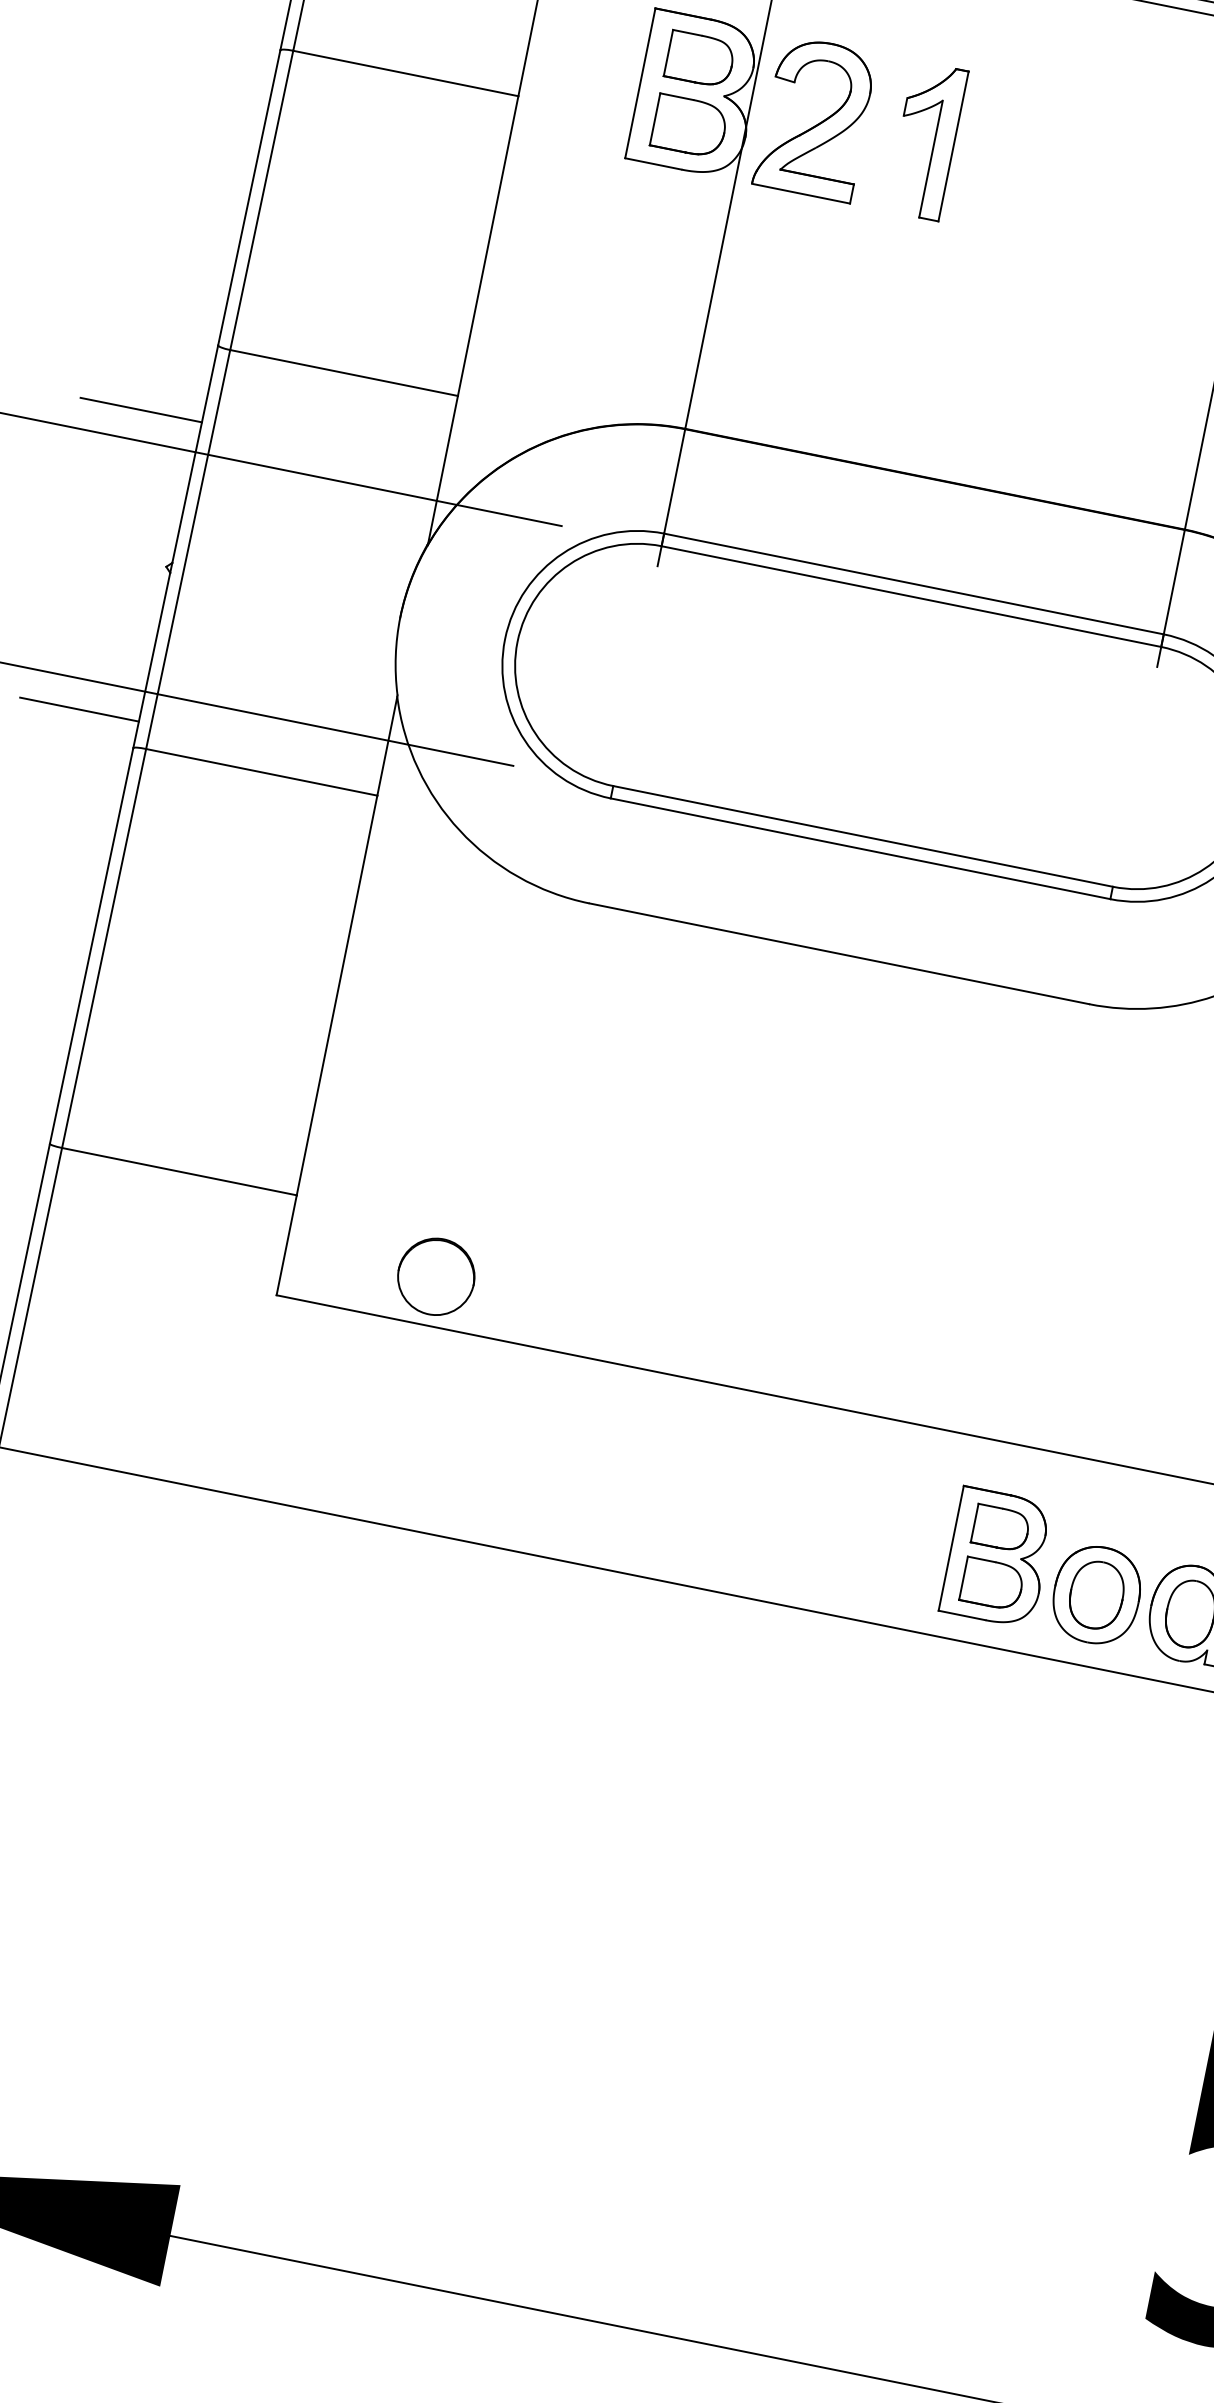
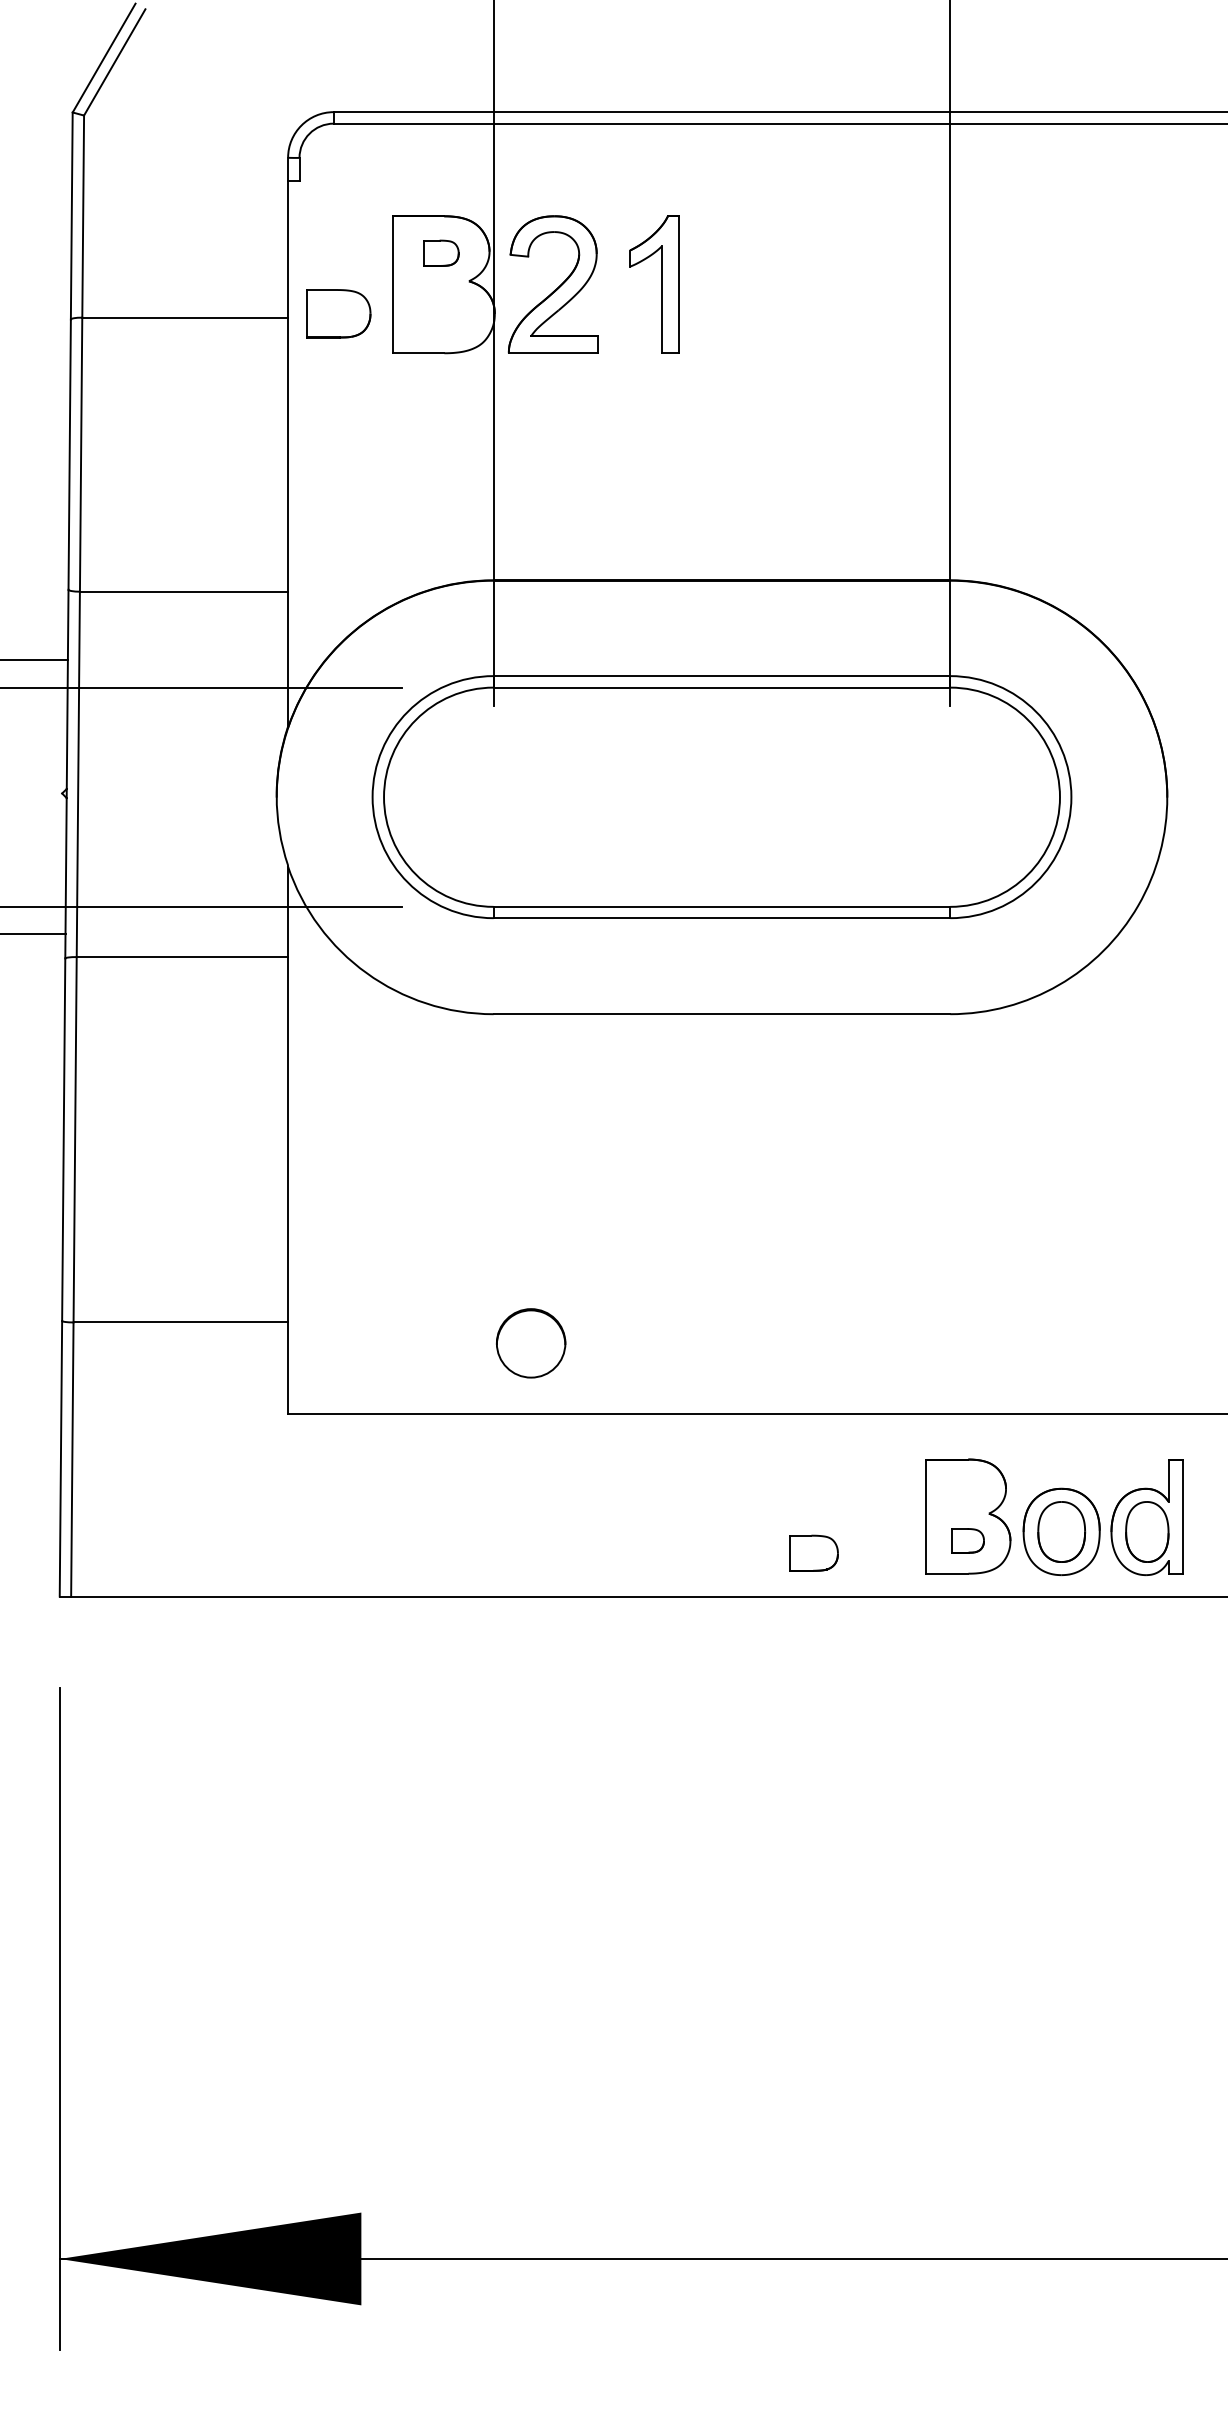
part: (700, 59) -> (441, 253), size x0.6
part: (689, 125) -> (338, 313), moved
circle: (436, 1277) -> (531, 1343), moved
part: (1000, 1527) -> (813, 1552), moved
part: (992, 1583) -> (968, 1540), size x0.6

